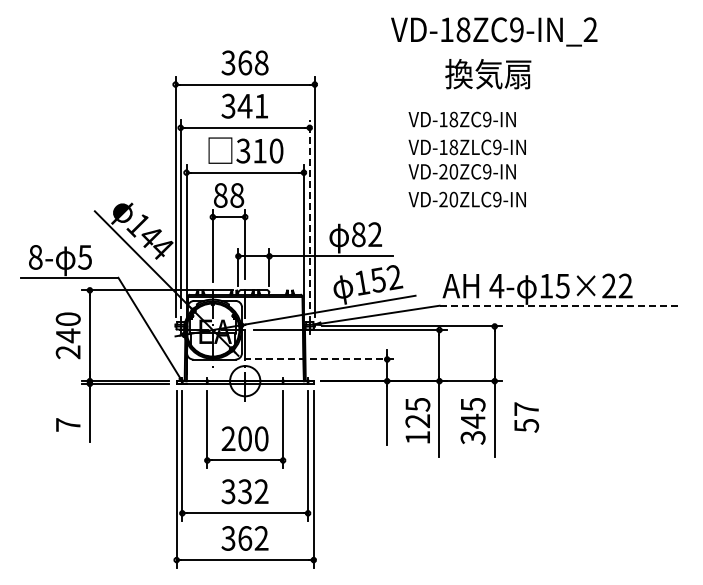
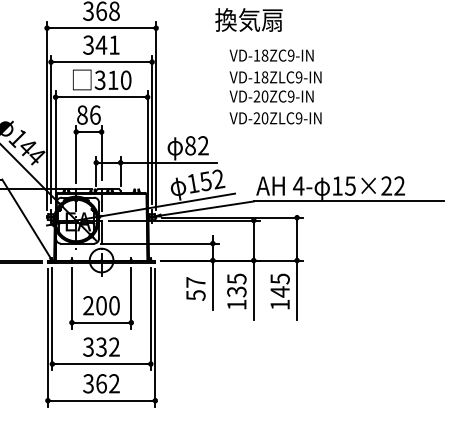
text: (488, 74) -> (249, 20), moved
text: (237, 195) -> (95, 115), 88 -> 86
line: (309, 214) -> (151, 129), dashed -> solid
line: (561, 305) -> (349, 201), dashed -> solid
line: (320, 359) -> (160, 243), dashed -> solid
text: (526, 417) -> (195, 289), moved
text: (417, 421) -> (236, 292), 125 -> 135
text: (472, 437) -> (279, 304), 345 -> 145

